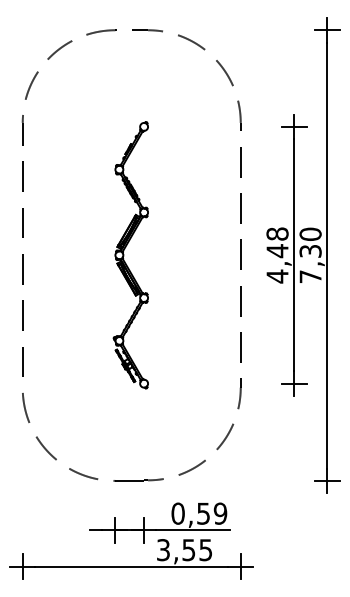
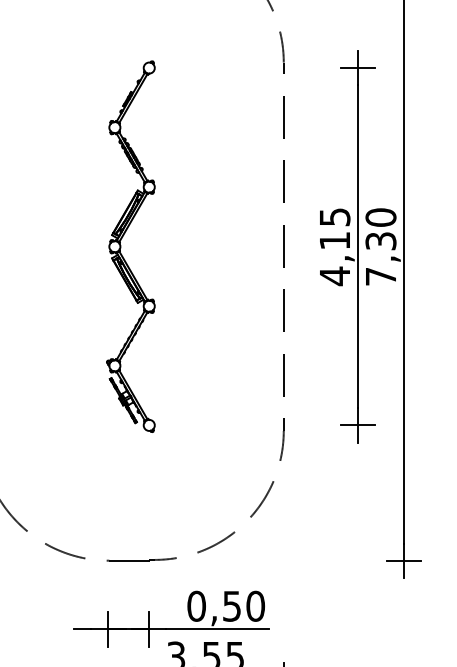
text: (277, 242) -> (334, 228), 4,48 -> 4,15
text: (220, 513) -> (255, 606), 0,59 -> 0,50

